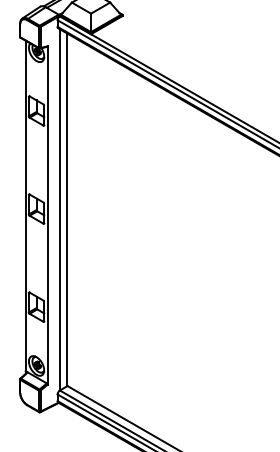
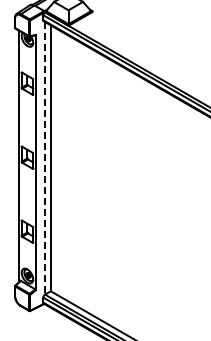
line: (59, 210) -> (44, 158), solid -> dashed

